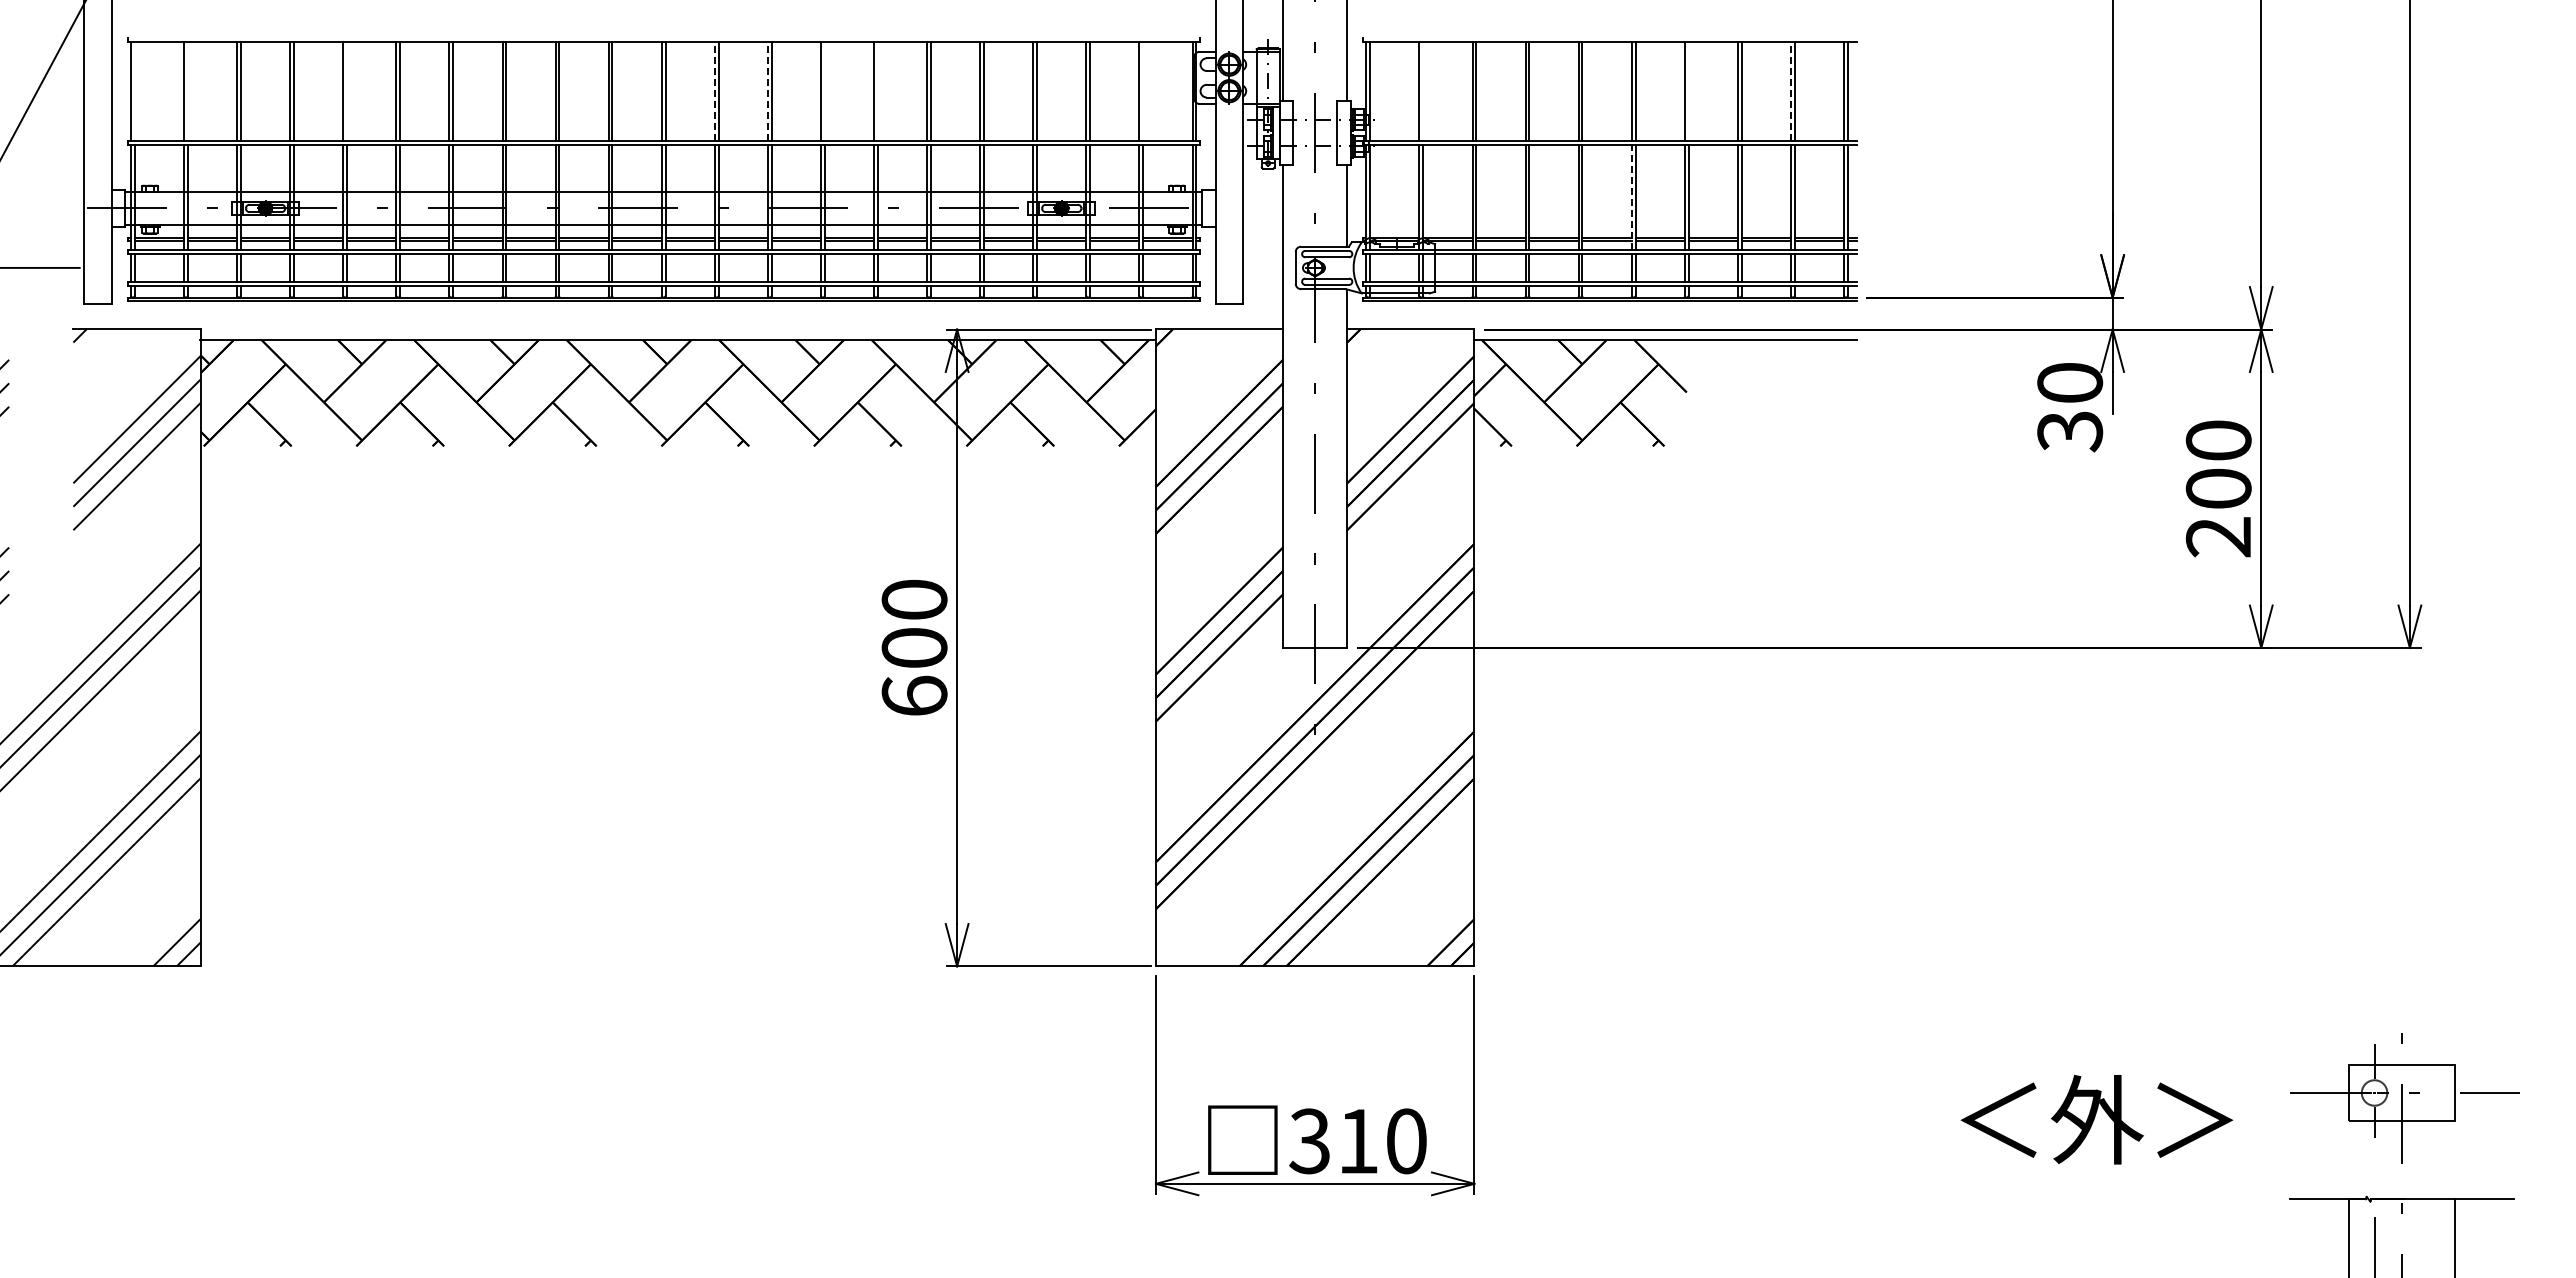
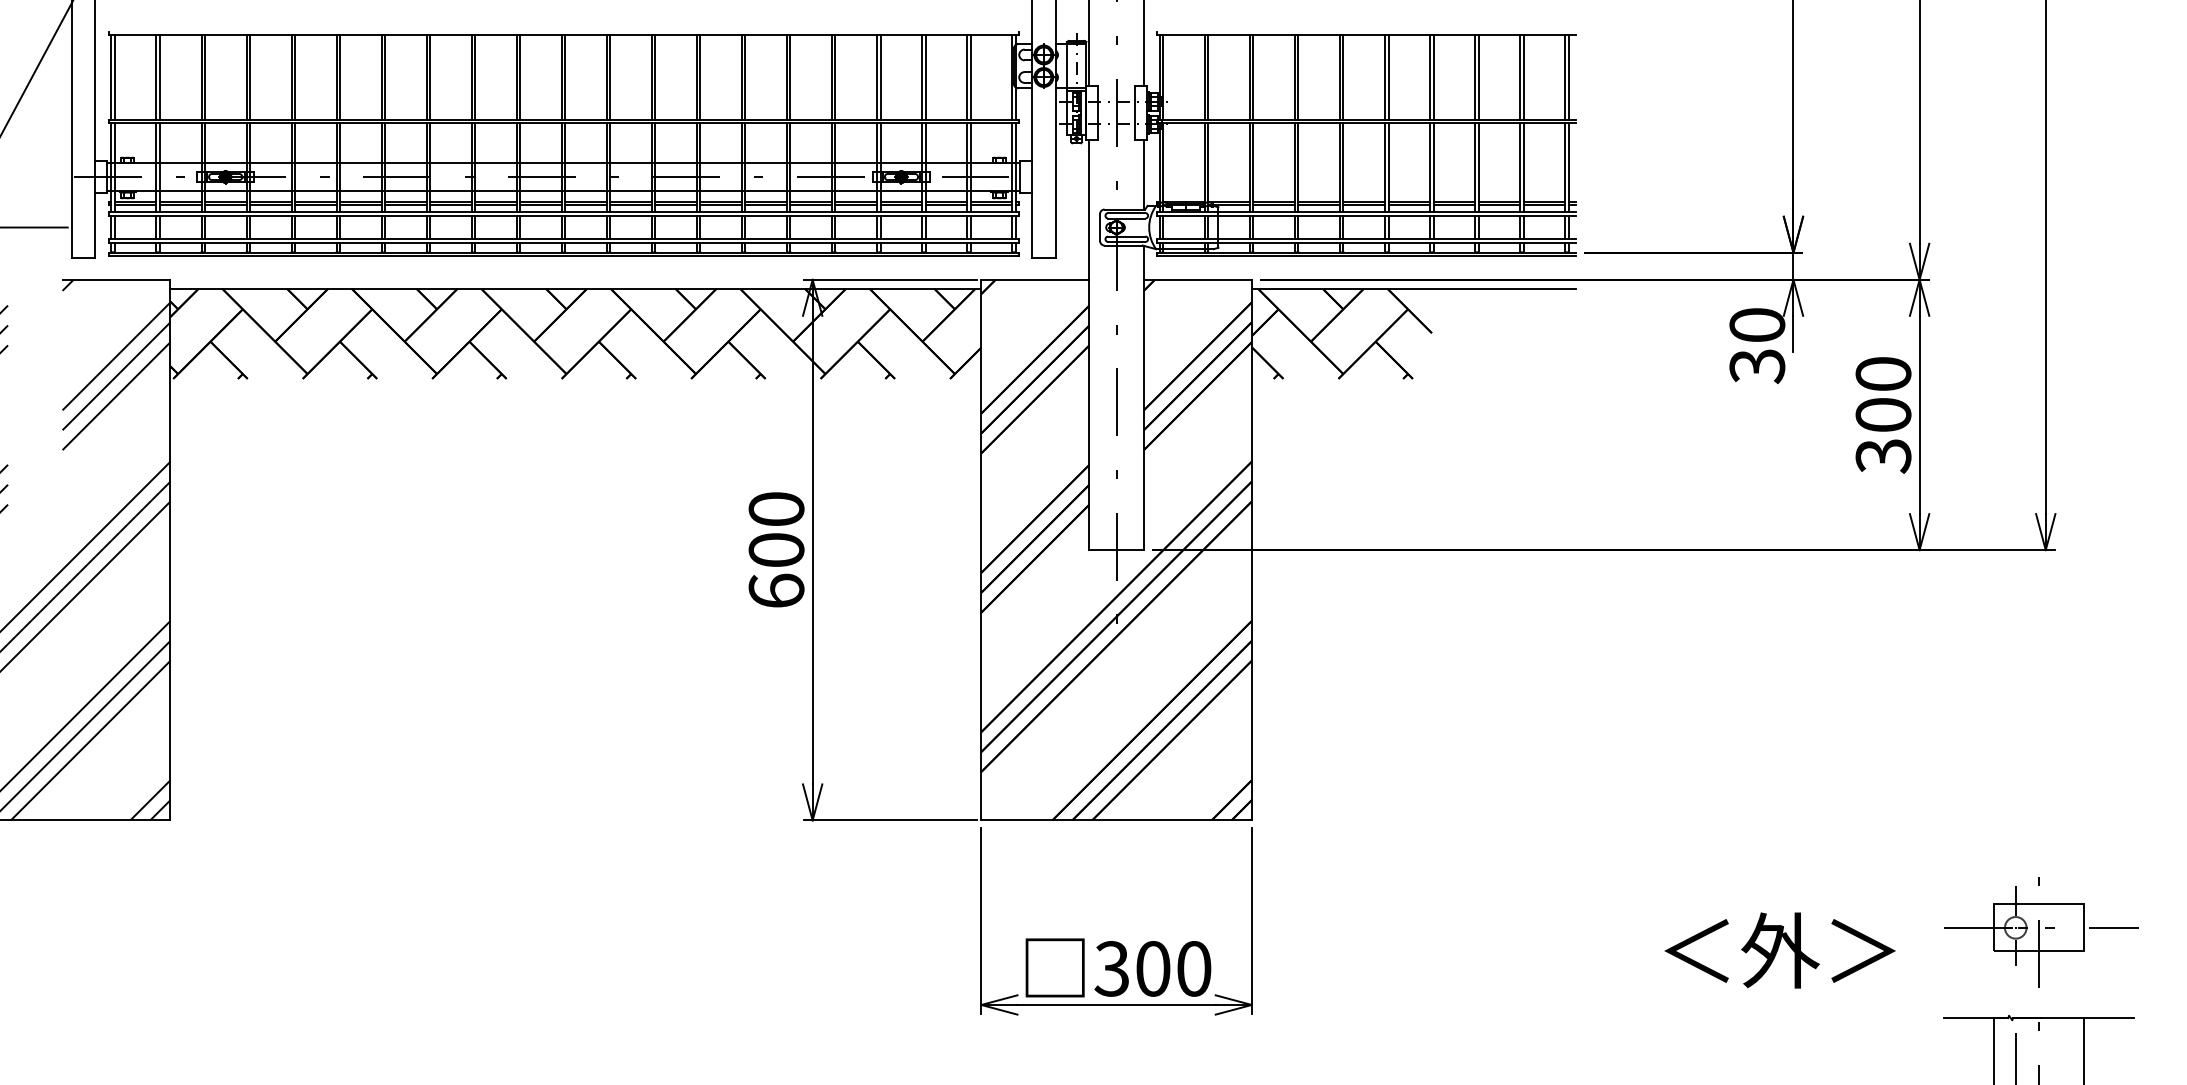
line: (134, 90) -> (114, 76), added
line: (187, 90) -> (159, 76), added
line: (347, 90) -> (295, 76), added
line: (824, 90) -> (700, 76), added
line: (877, 90) -> (745, 76), added
line: (1143, 90) -> (970, 76), added
line: (1423, 90) -> (1208, 76), added
line: (1688, 90) -> (1433, 76), added
line: (714, 91) -> (606, 77), dashed -> solid
line: (767, 91) -> (651, 77), dashed -> solid
line: (1790, 91) -> (1520, 77), dashed -> solid
line: (1631, 197) -> (1385, 167), dashed -> solid
text: (2218, 537) -> (1883, 456), 200 -> 300
text: (1358, 1141) -> (1153, 969), 310 -> 300

